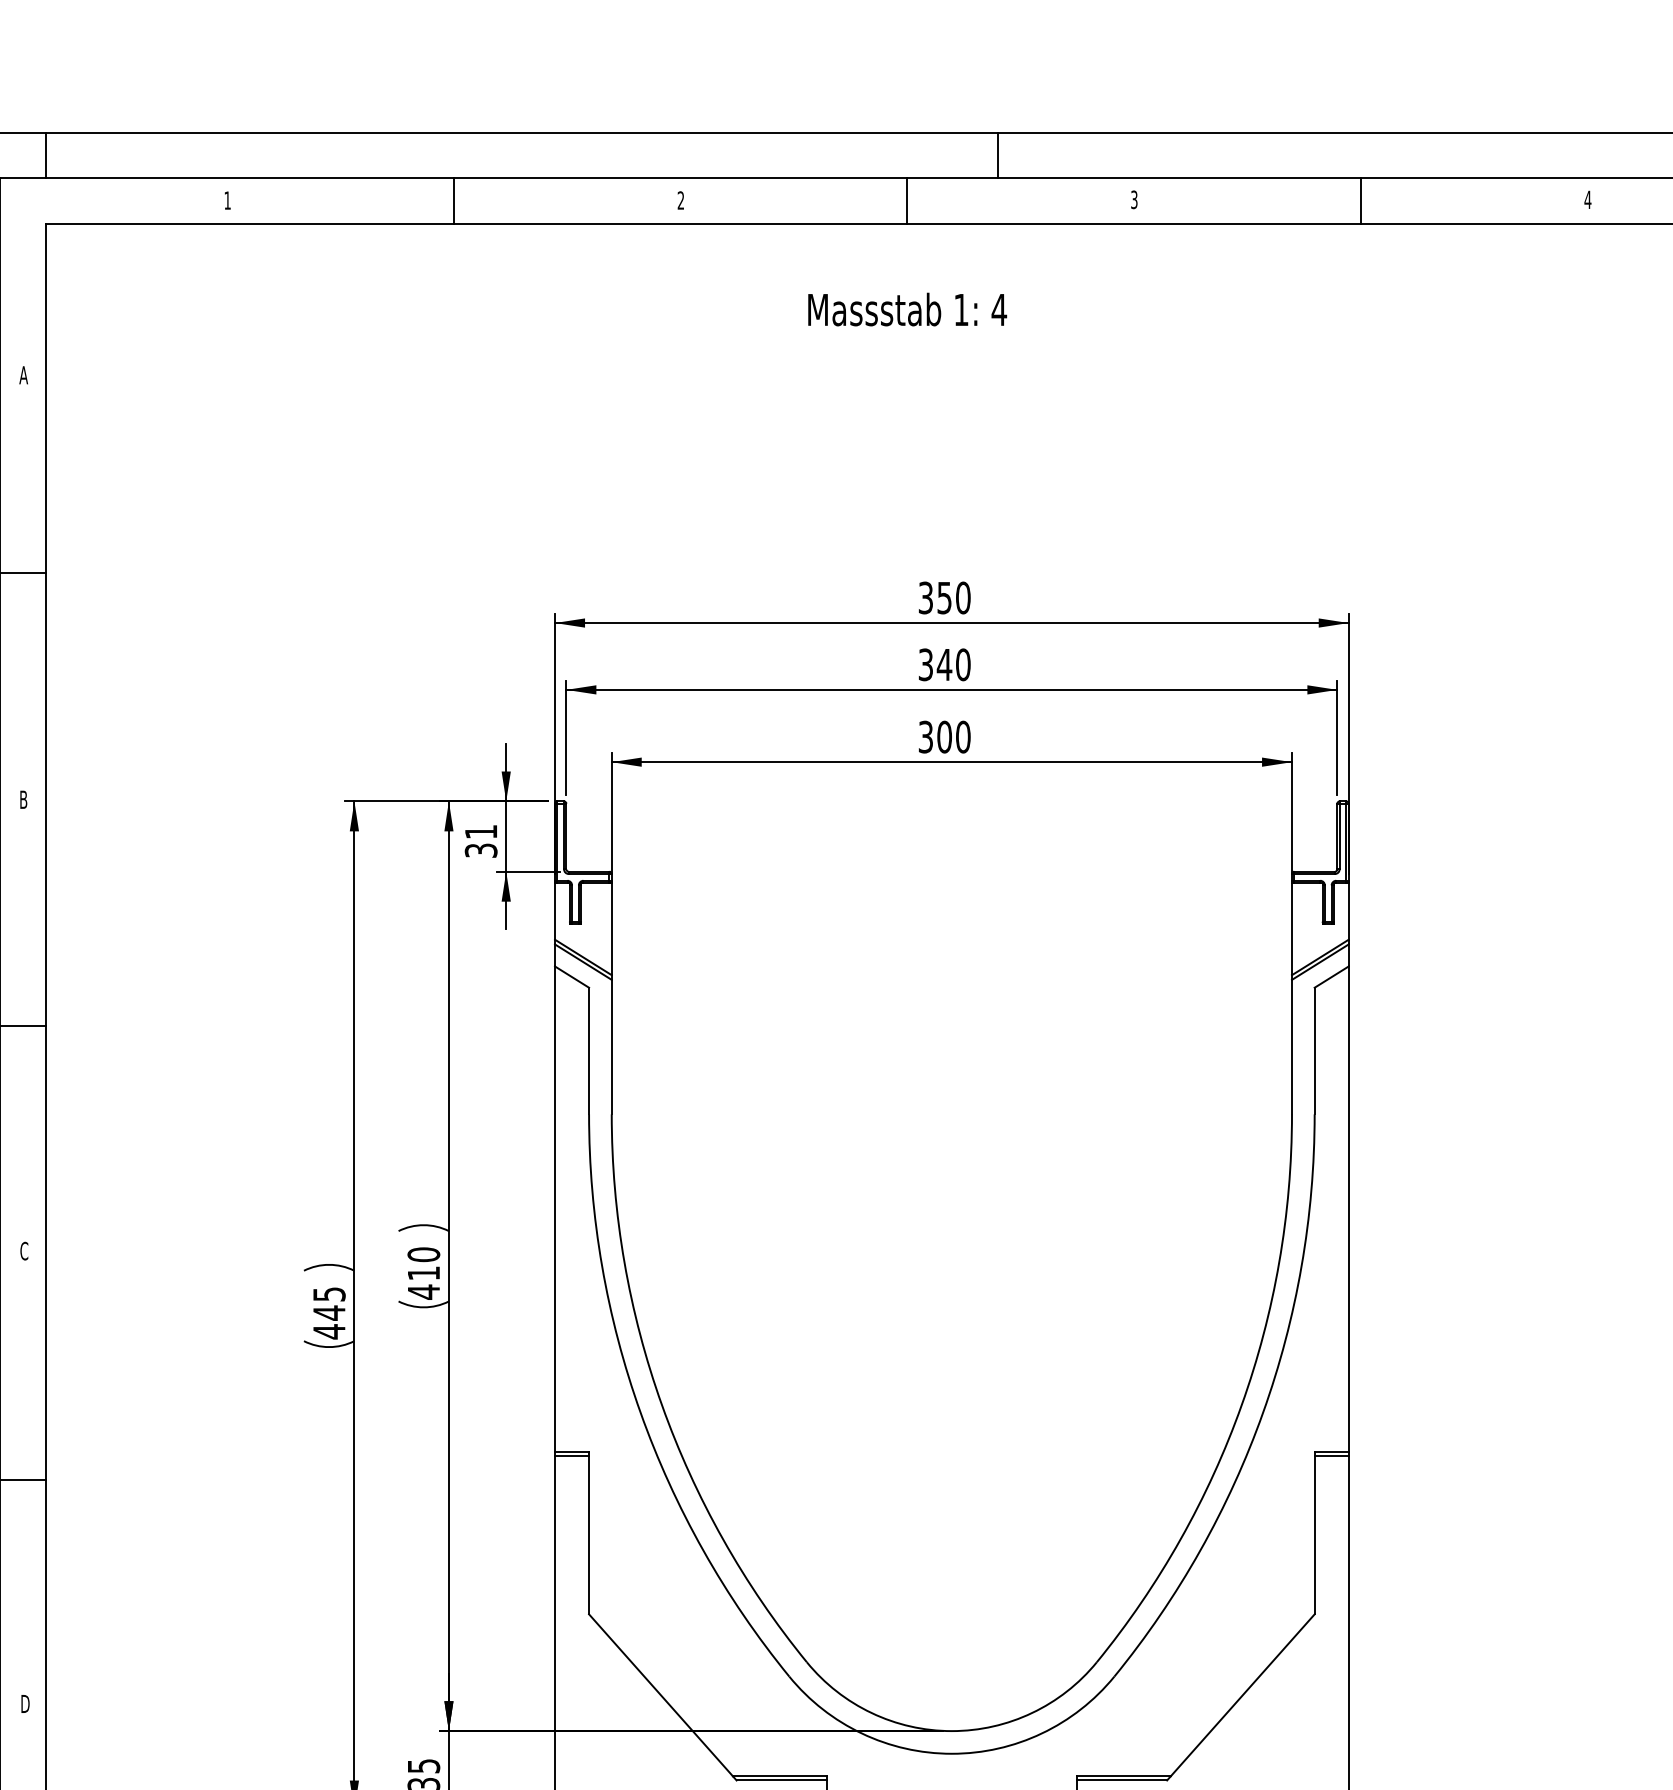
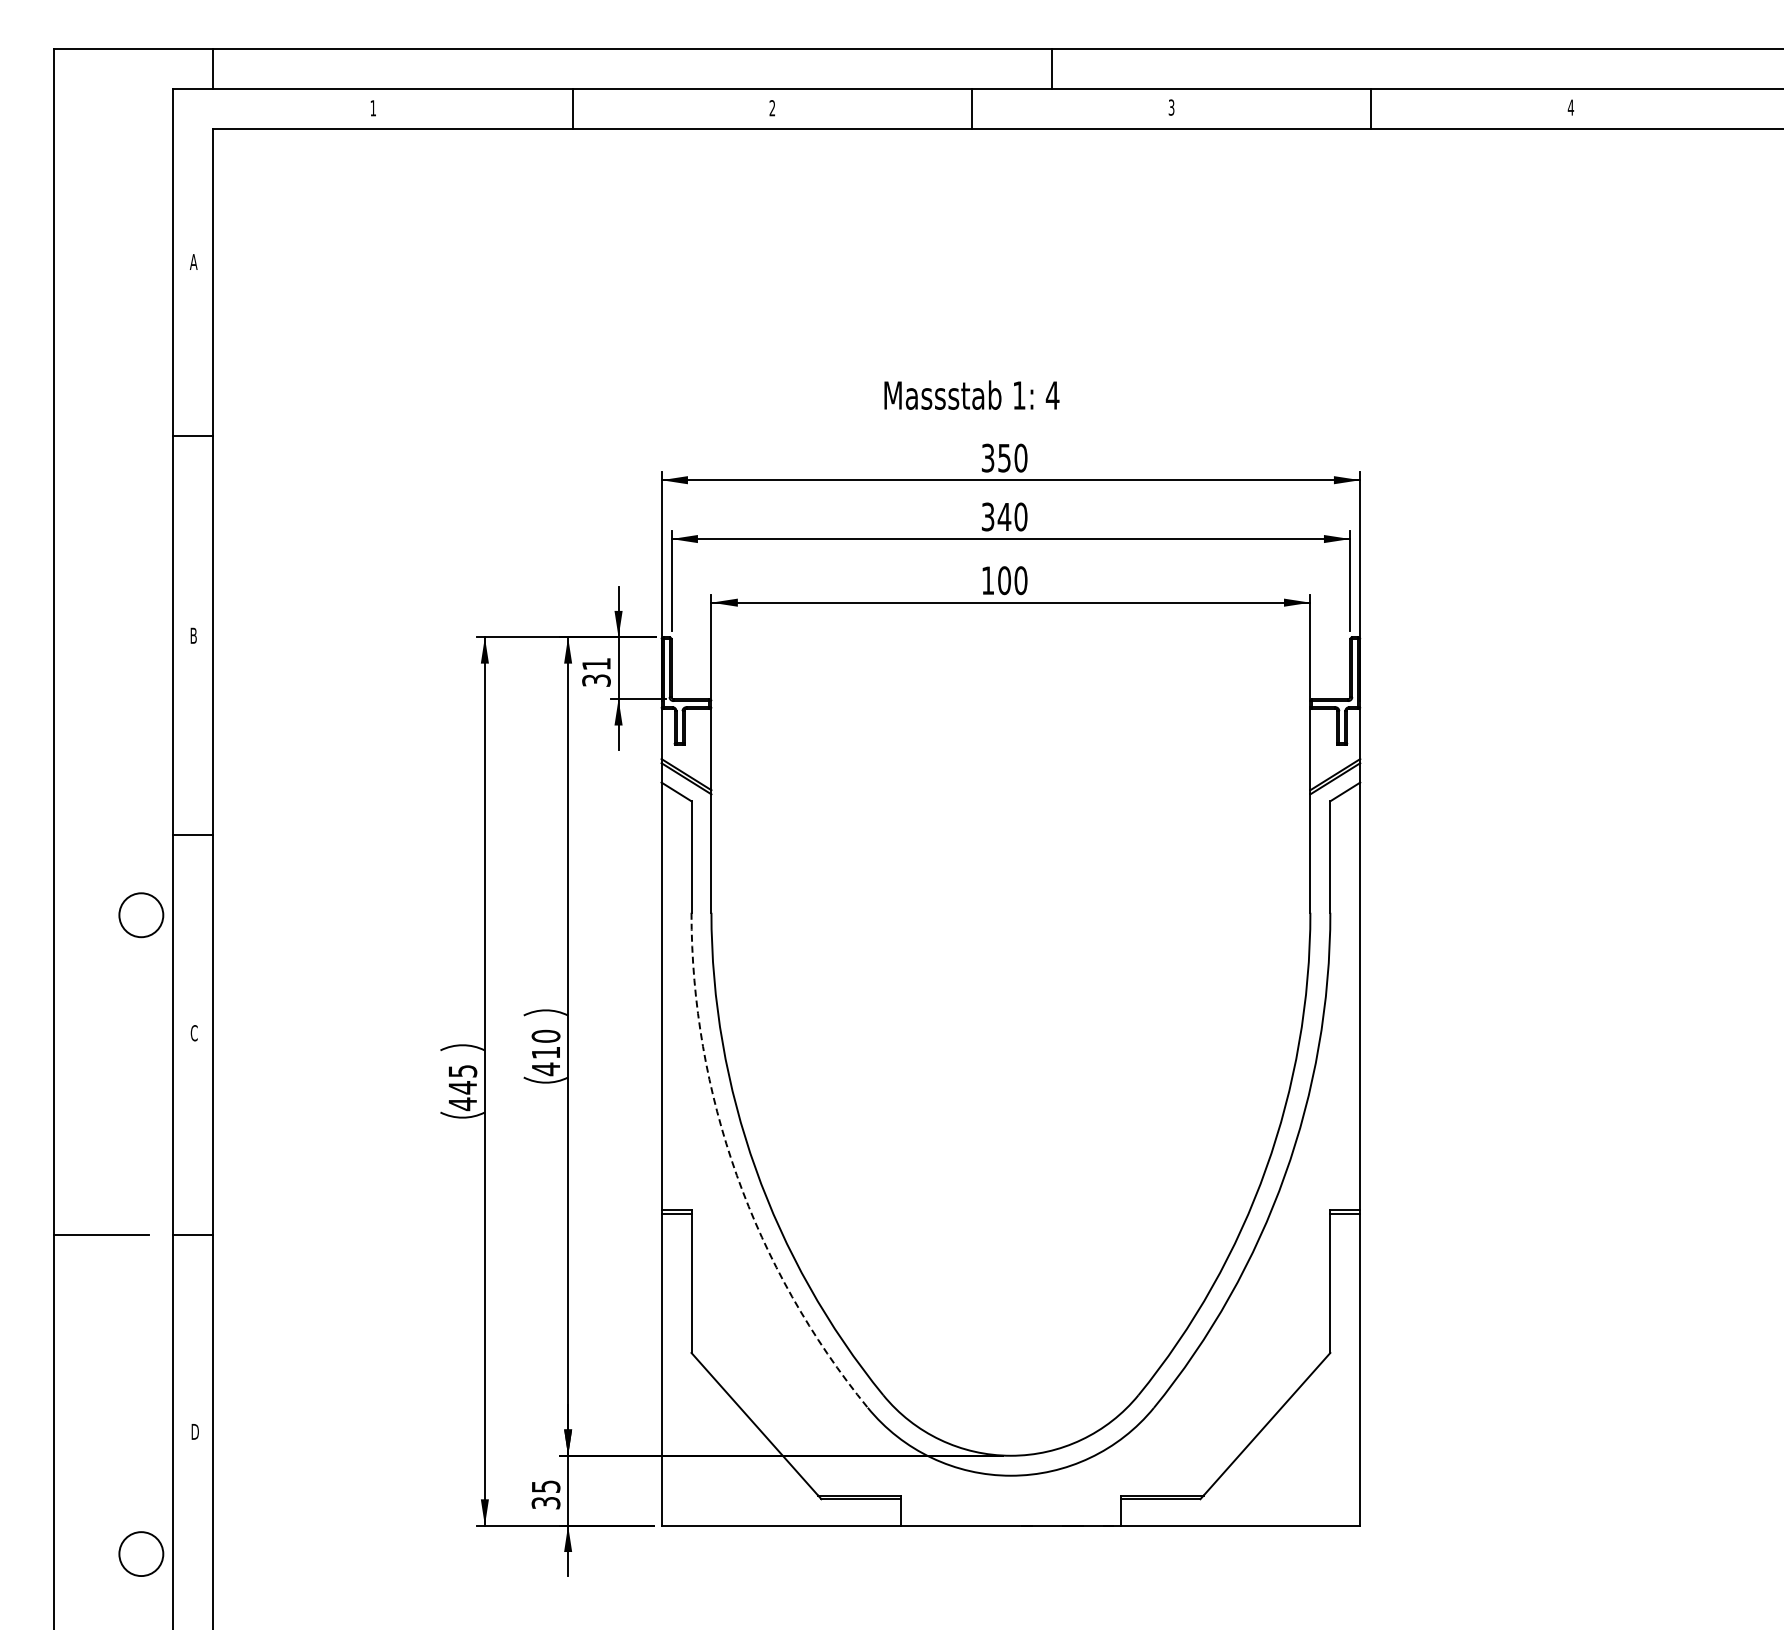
text: (907, 308) -> (971, 394), moved
text: (925, 736) -> (987, 580), 300 -> 100
arc: (640, 1412) -> (736, 1175), solid -> dashed

